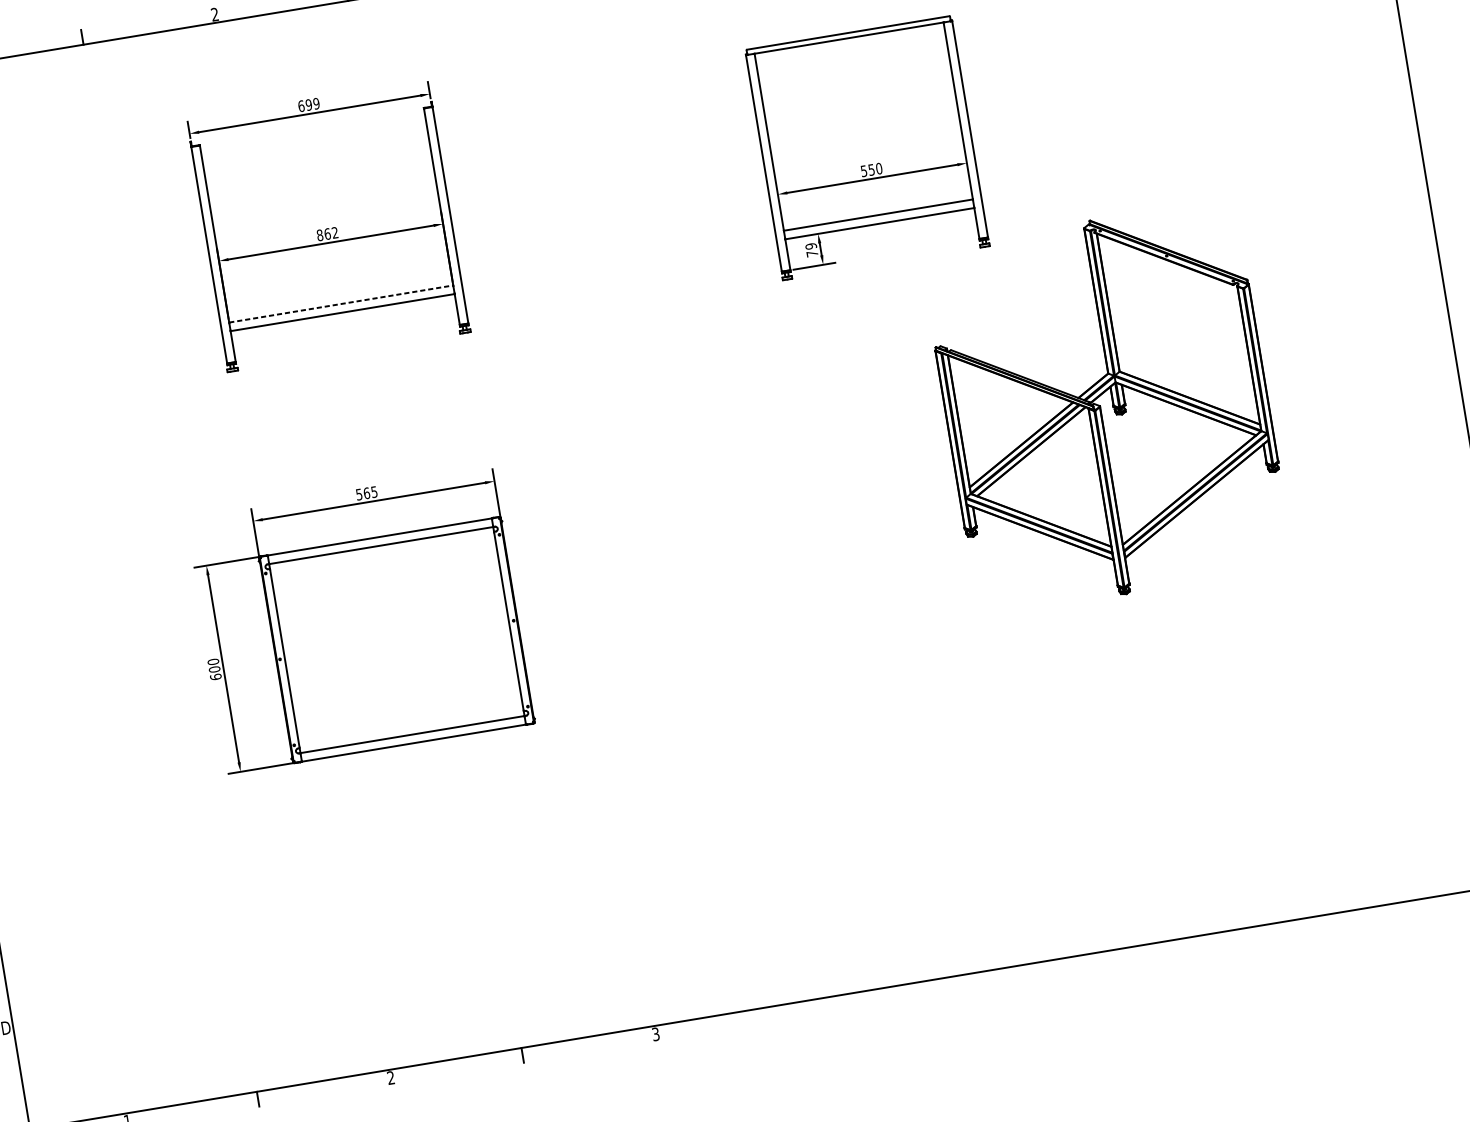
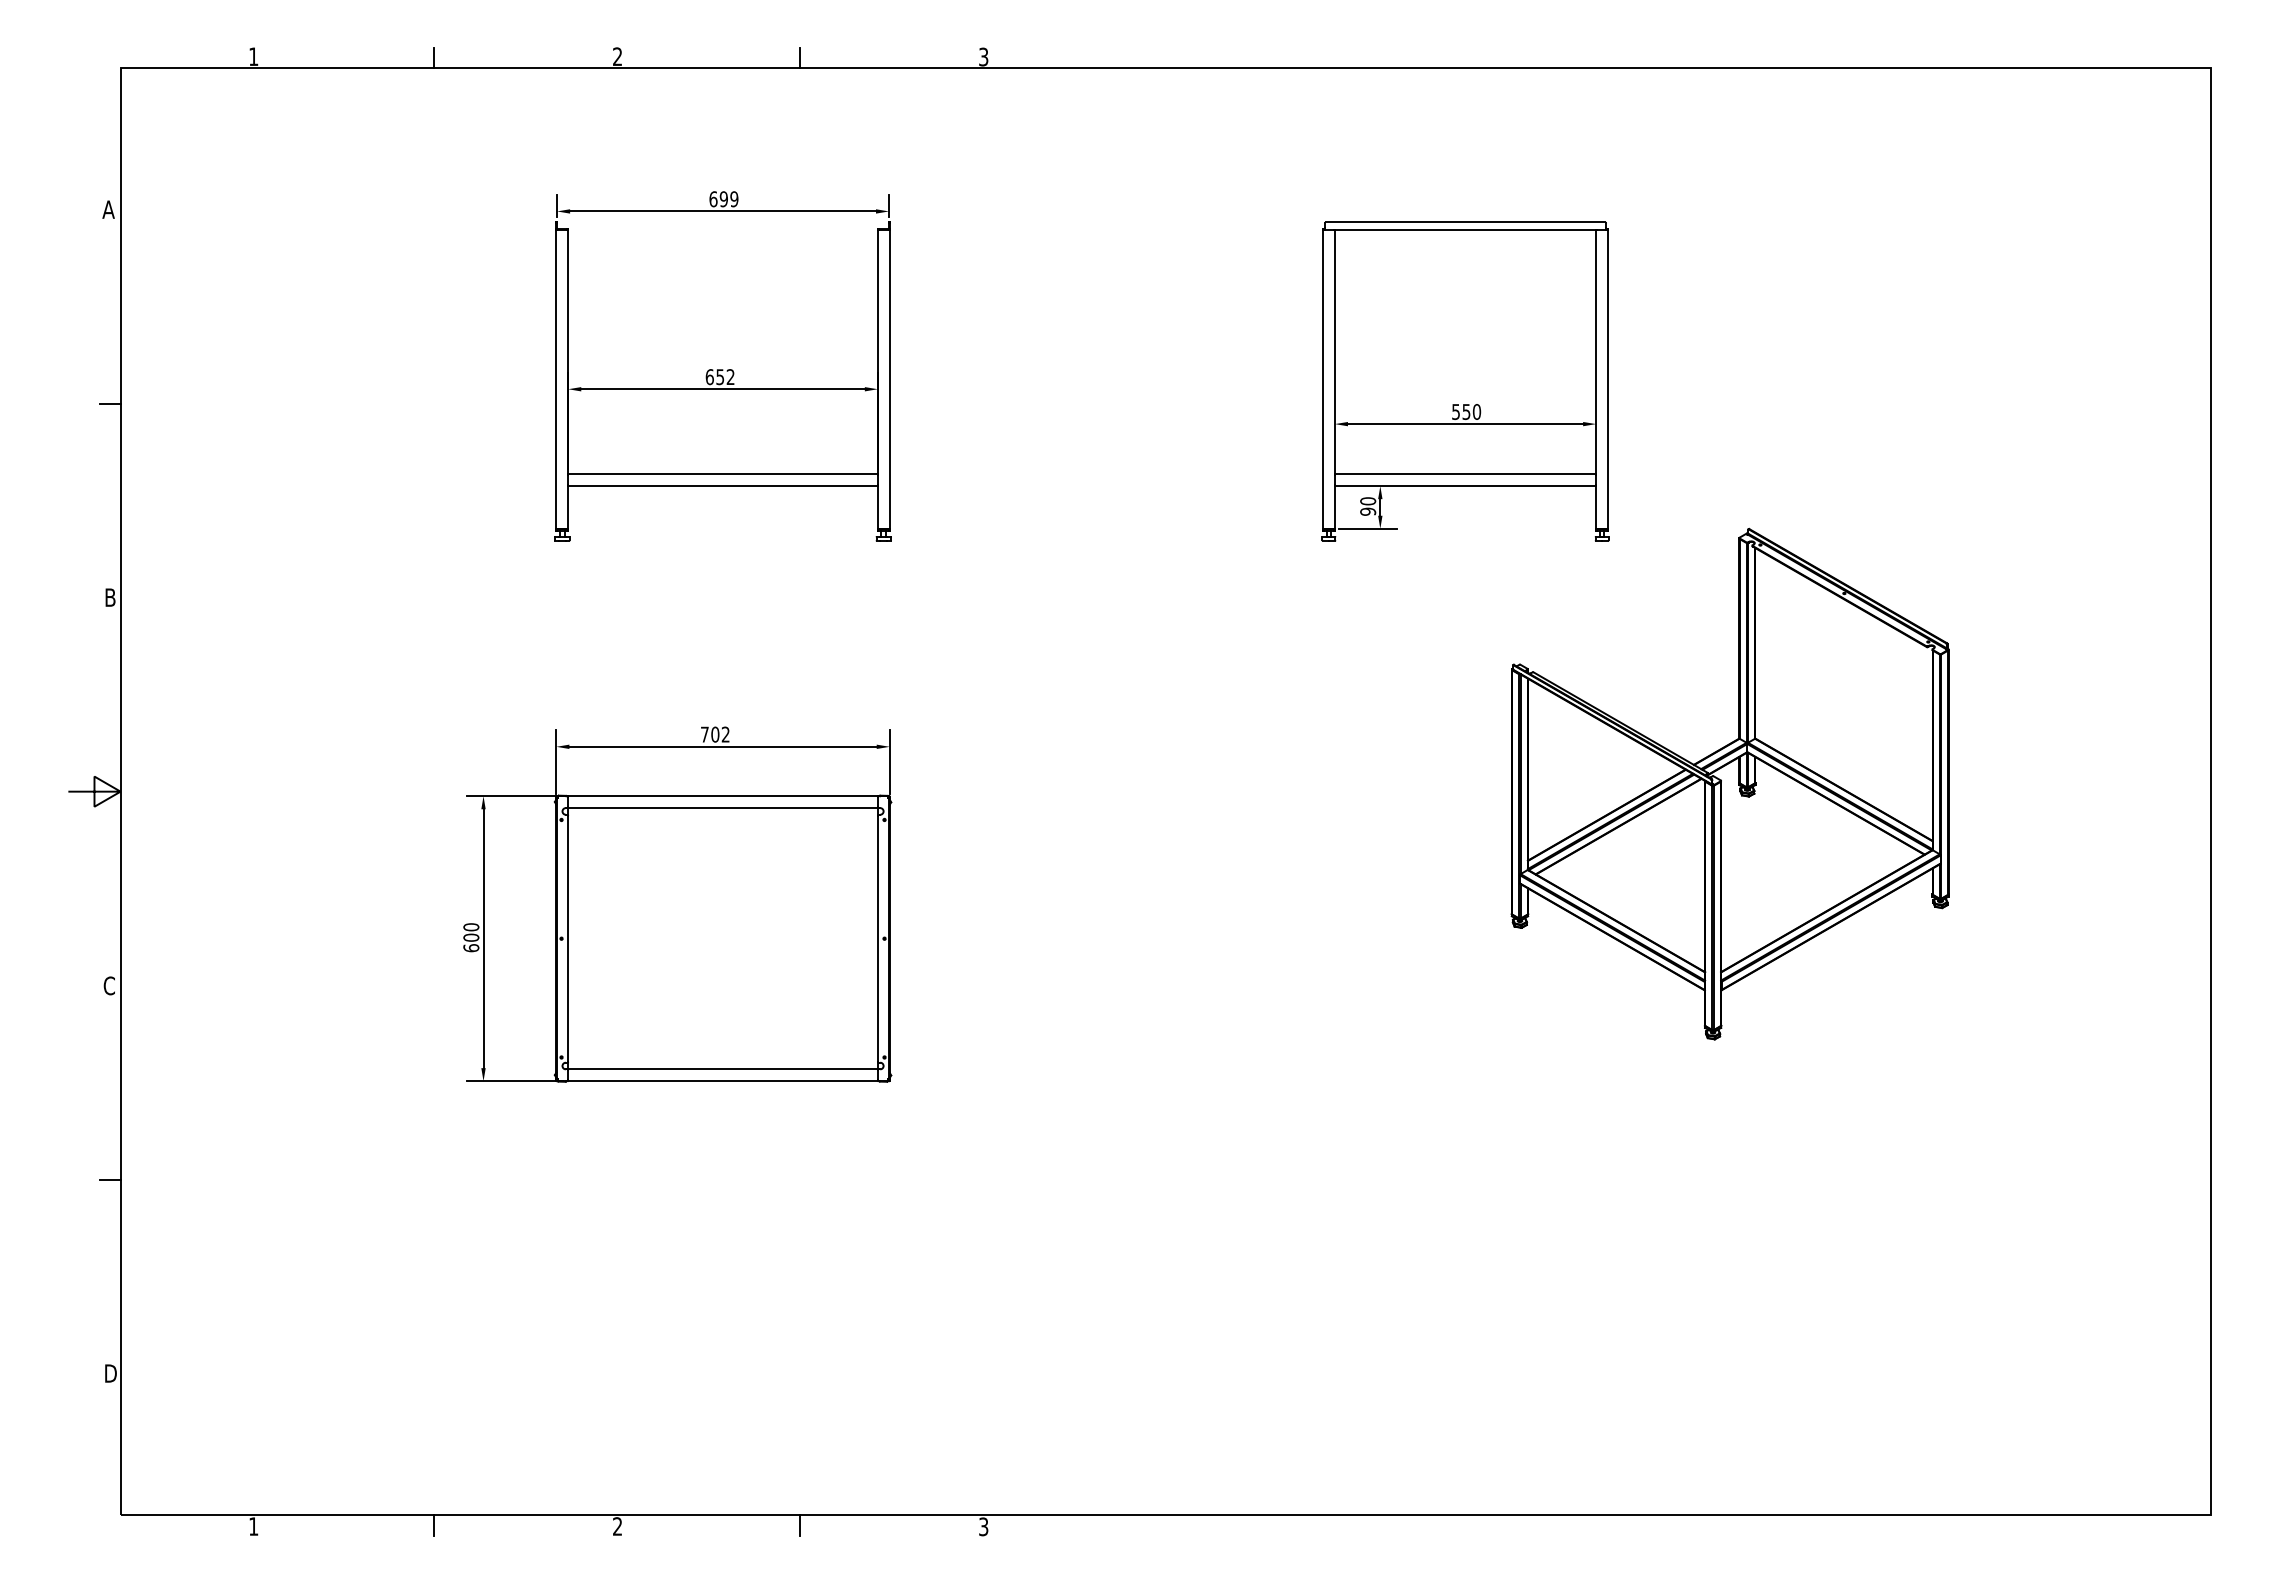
text: (323, 235) -> (714, 377), 862 -> 652
text: (812, 250) -> (1368, 506), 79 -> 90
line: (341, 304) -> (723, 474), dashed -> solid
text: (366, 493) -> (715, 734), 565 -> 702

